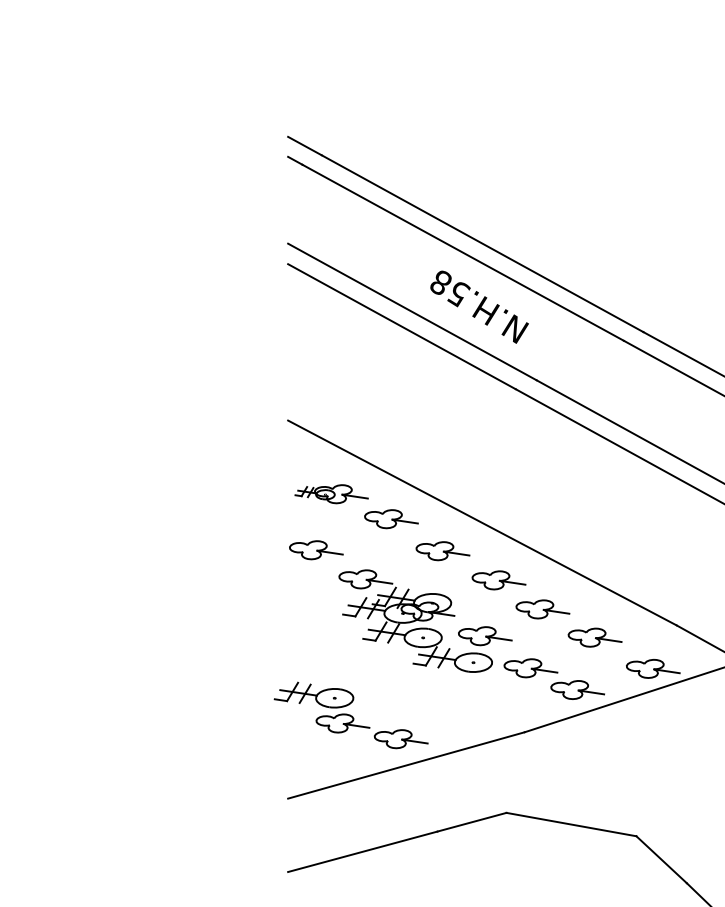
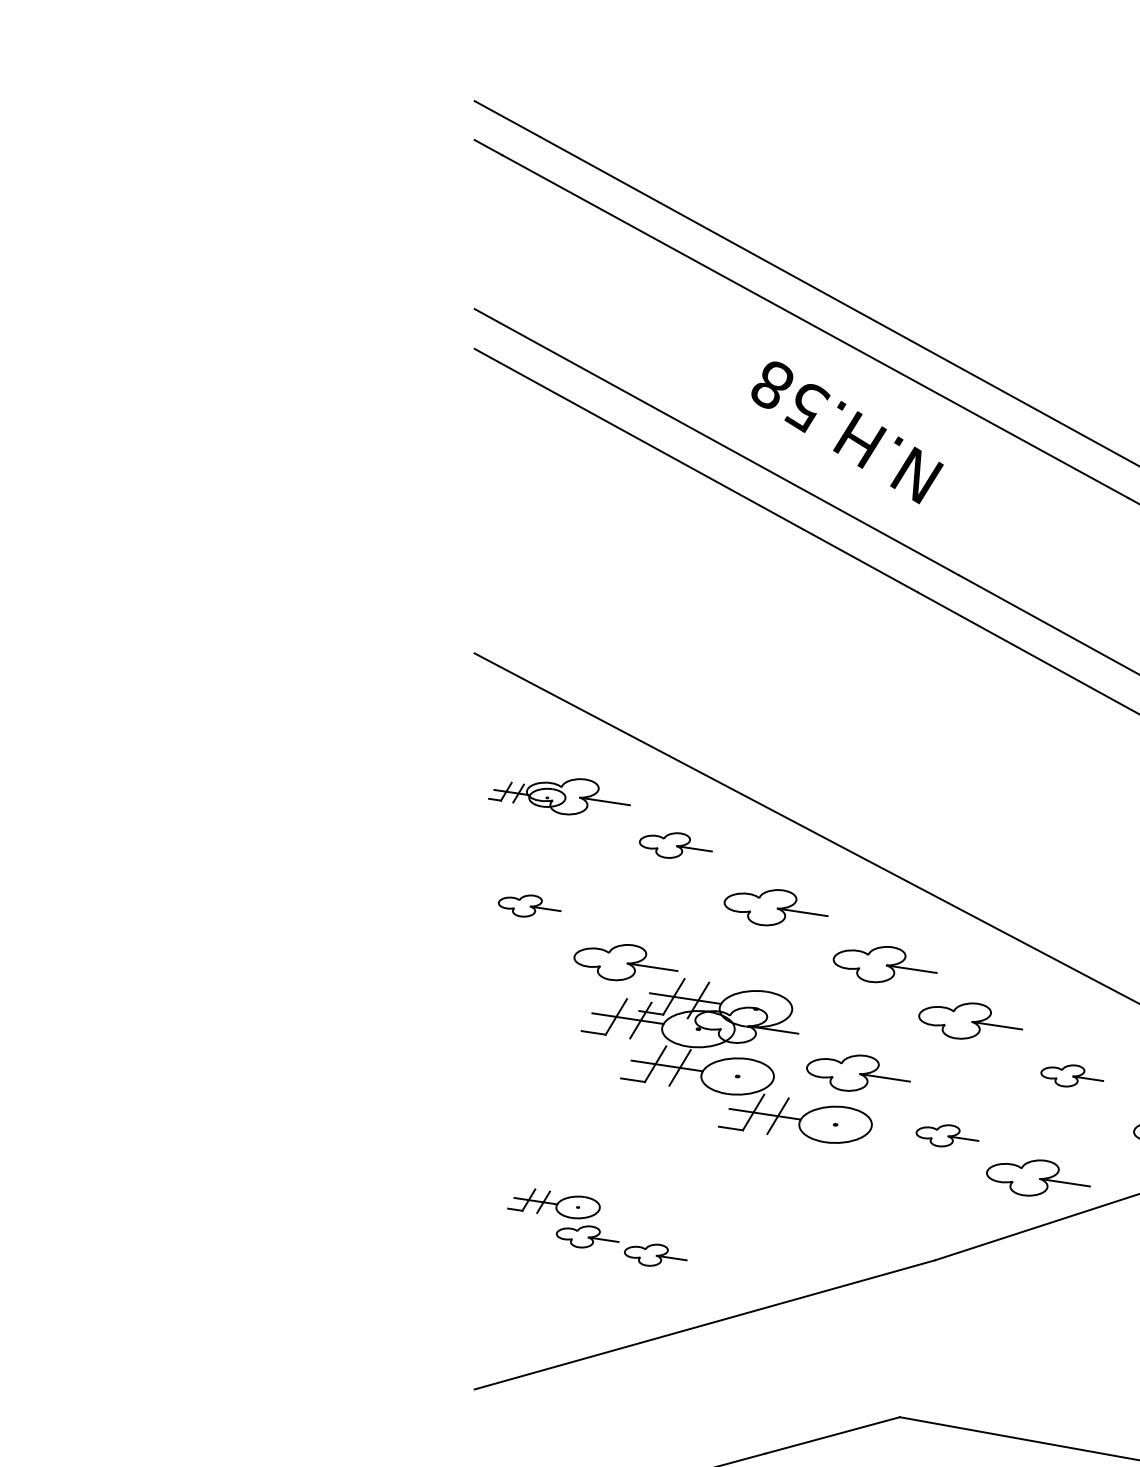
part: (391, 519) -> (675, 846), size x0.7
part: (316, 550) -> (529, 906), size x0.6
part: (594, 637) -> (1071, 1075), size x0.6
part: (530, 668) -> (946, 1136), size x0.6
part: (350, 715) -> (596, 1227), size x0.6

